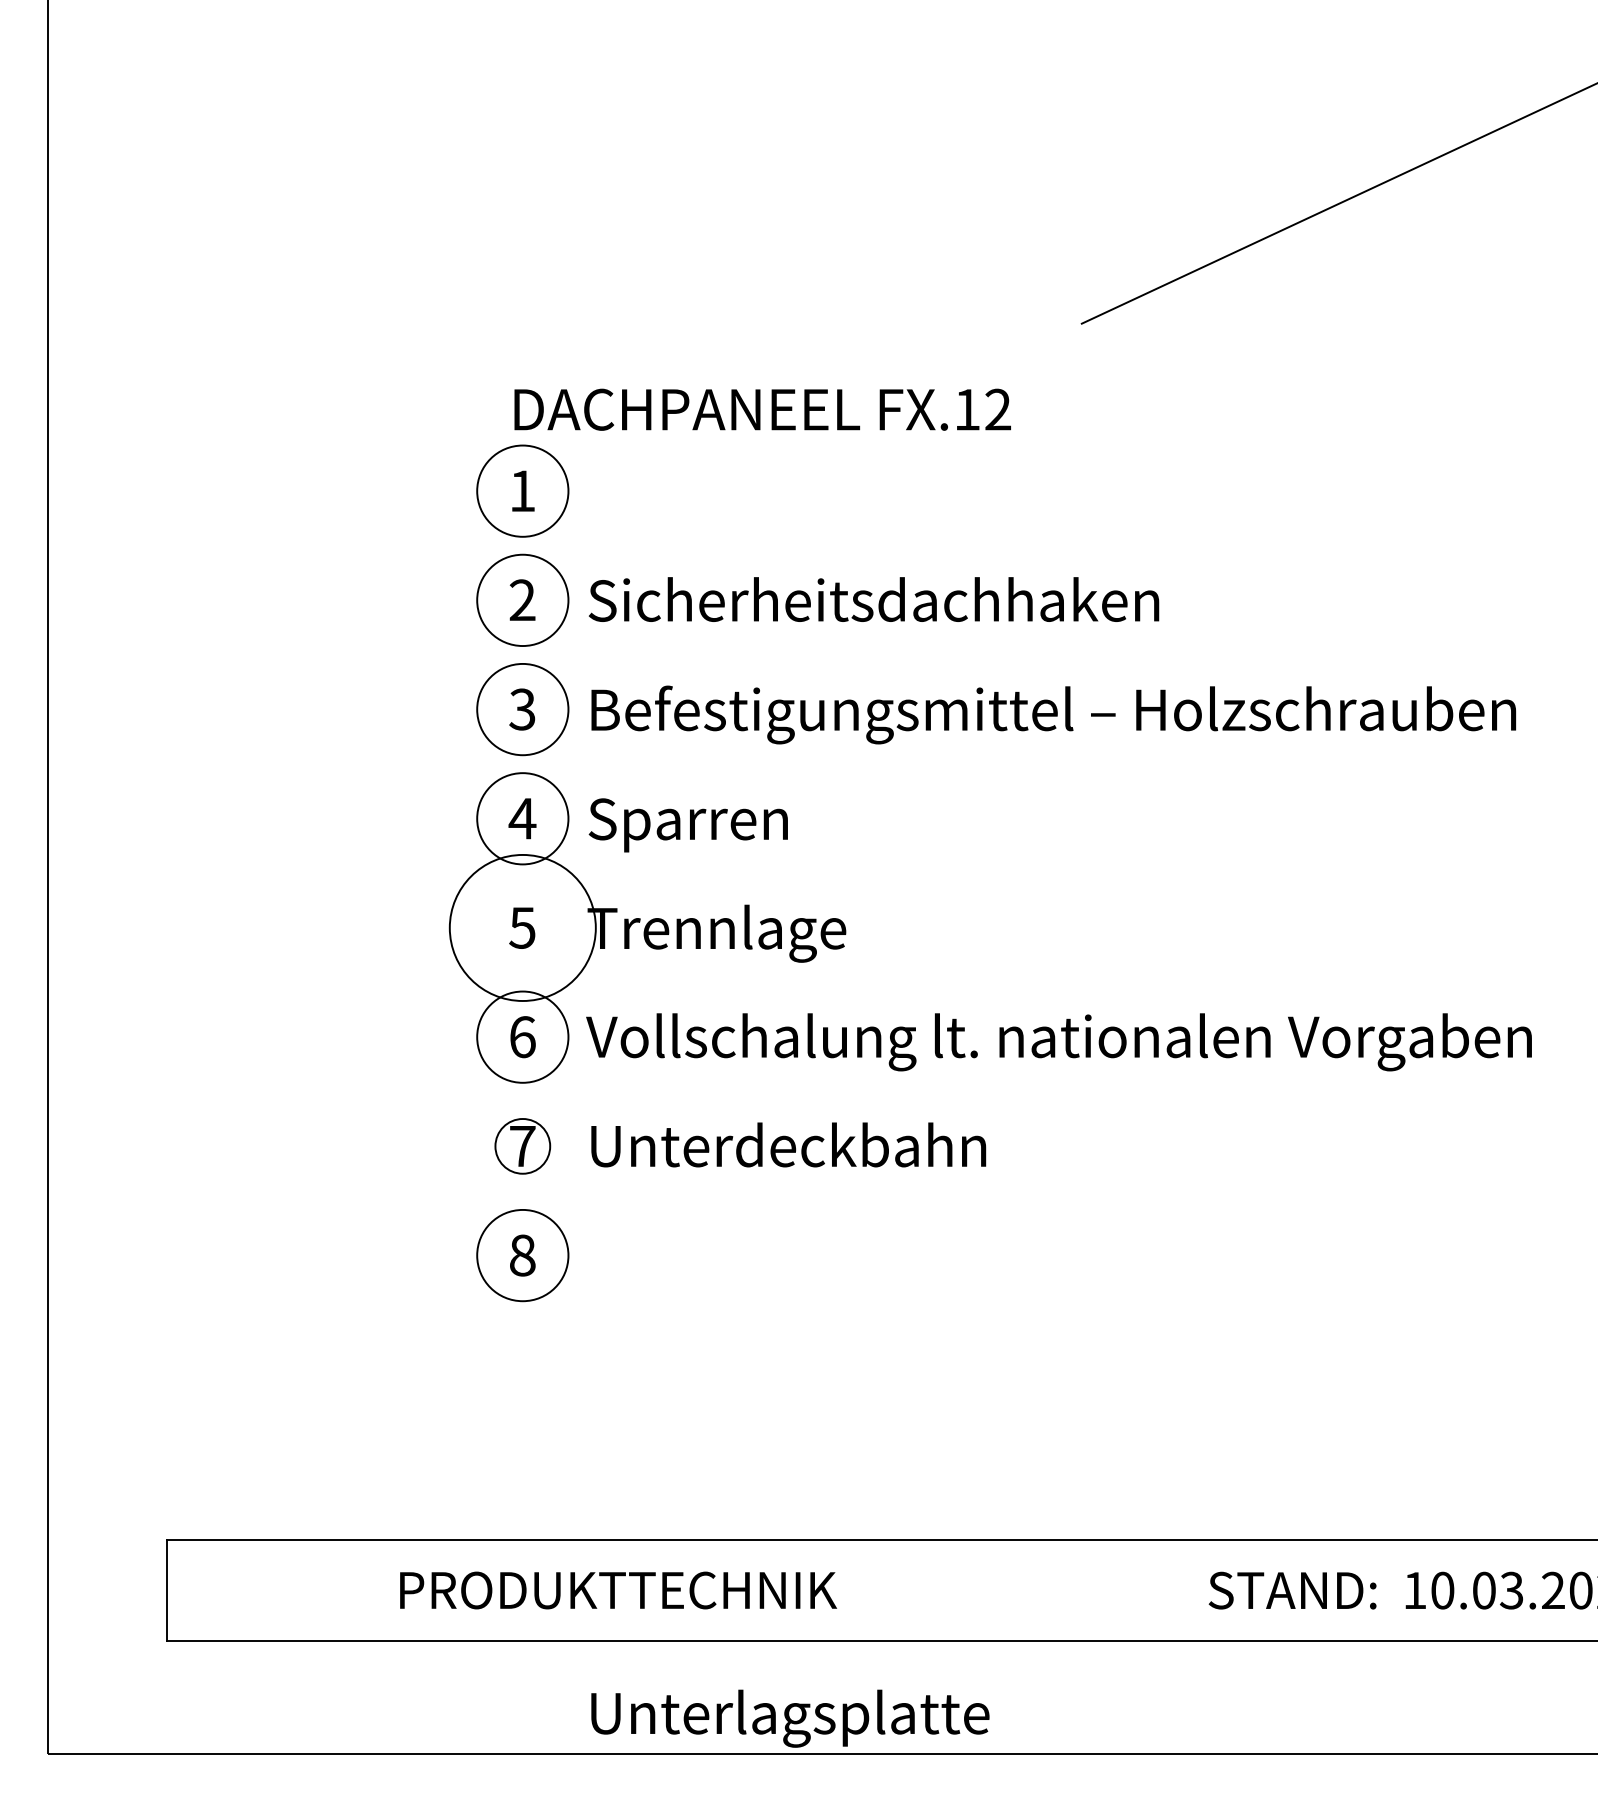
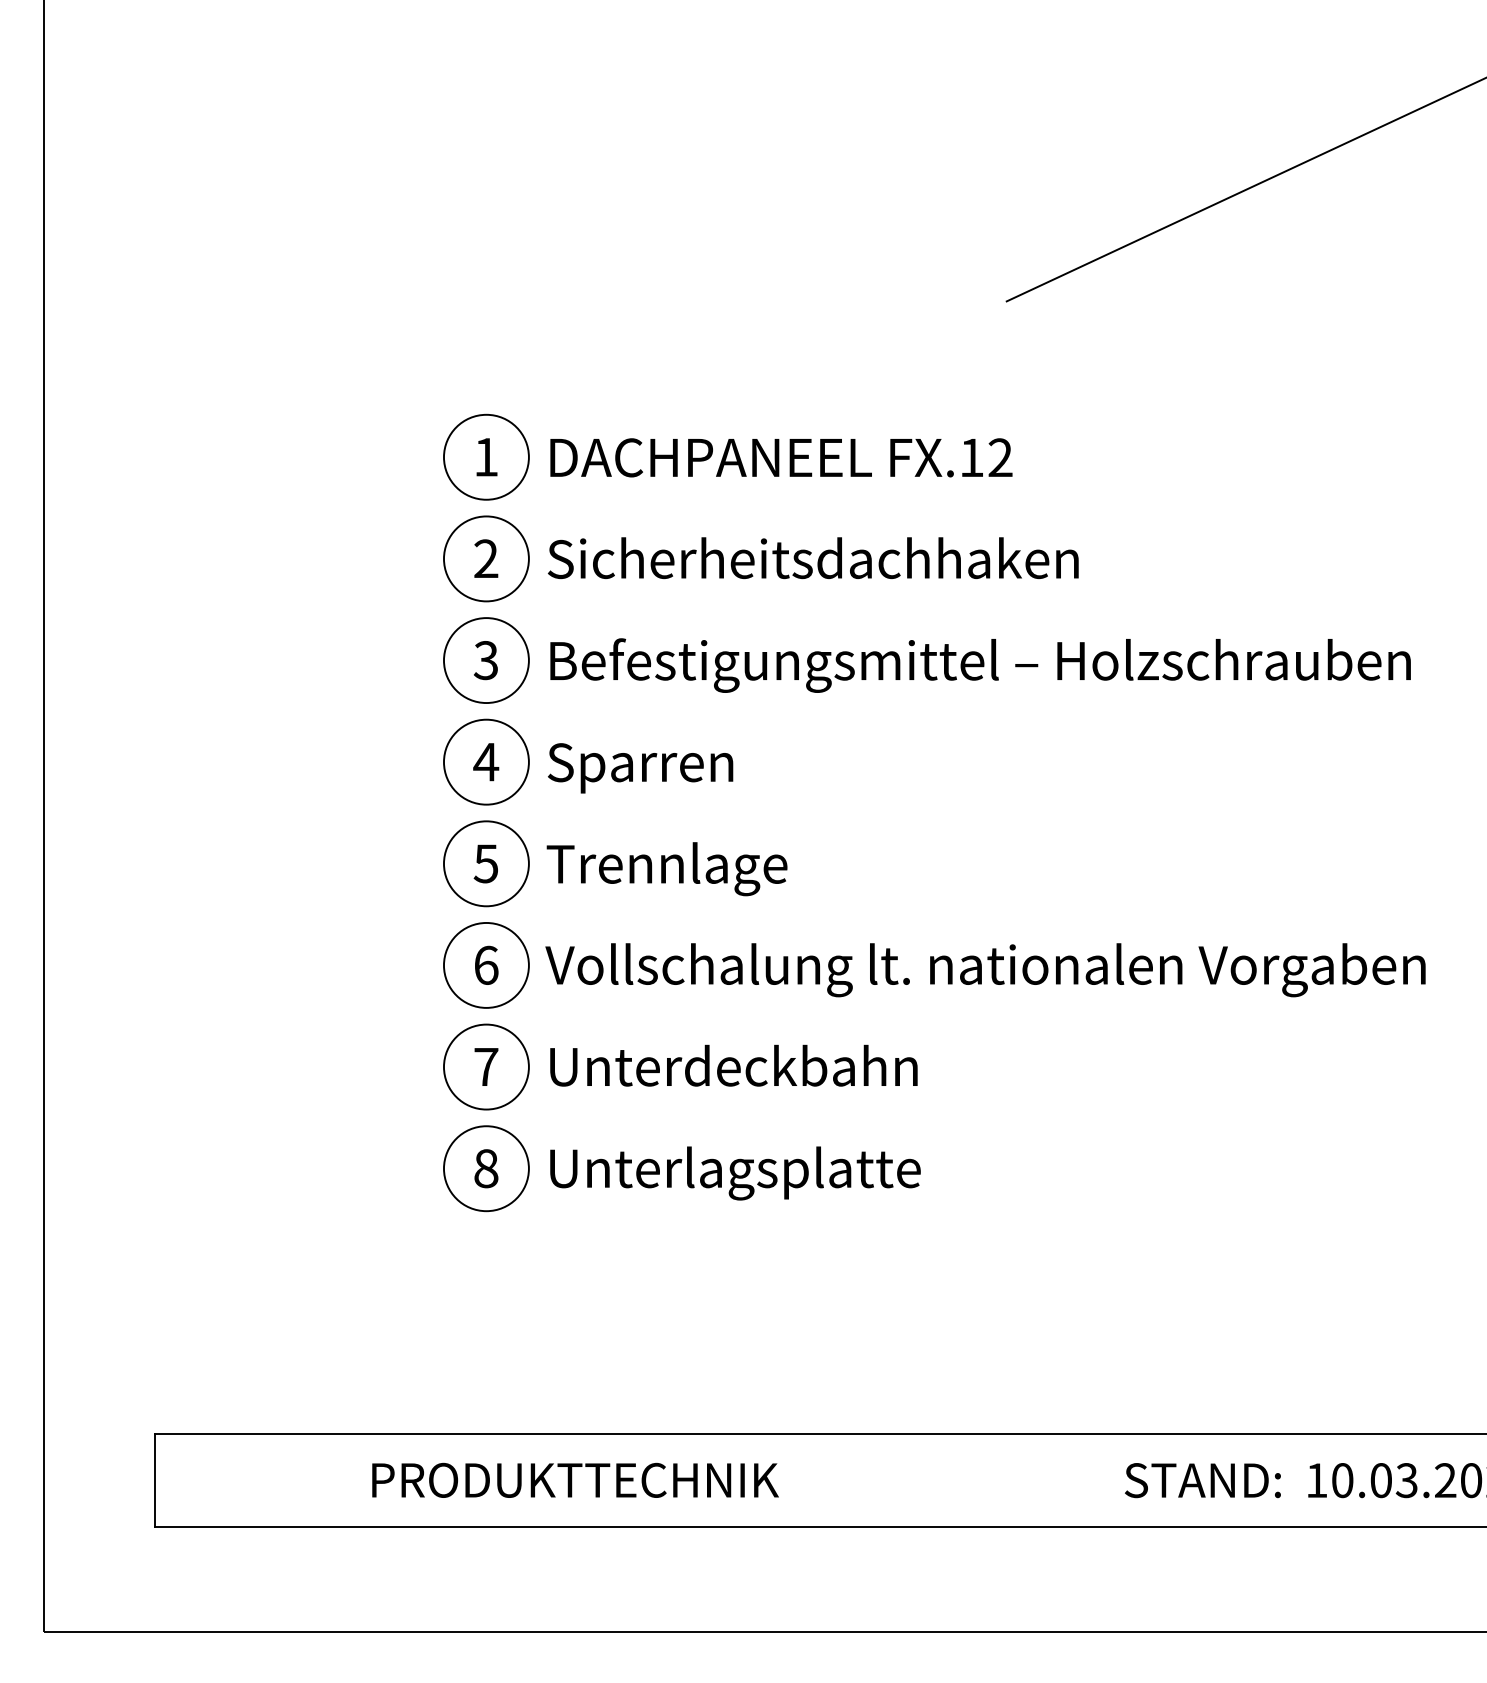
text: (762, 409) -> (781, 457), moved
circle: (522, 927) -> (486, 863), size x0.62
circle: (522, 1146) -> (486, 1067), size x1.67
text: (790, 1718) -> (735, 1173), moved

